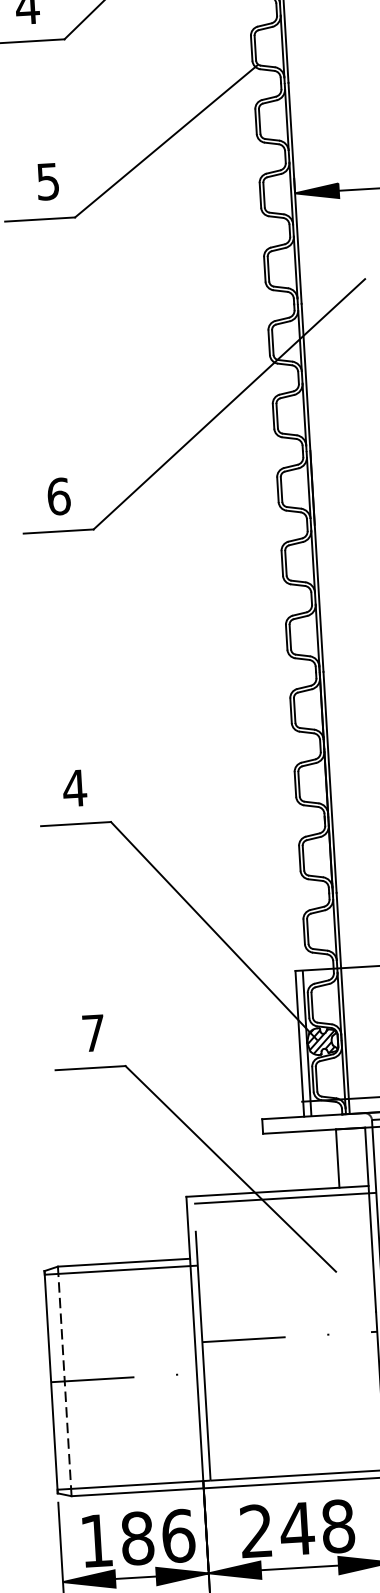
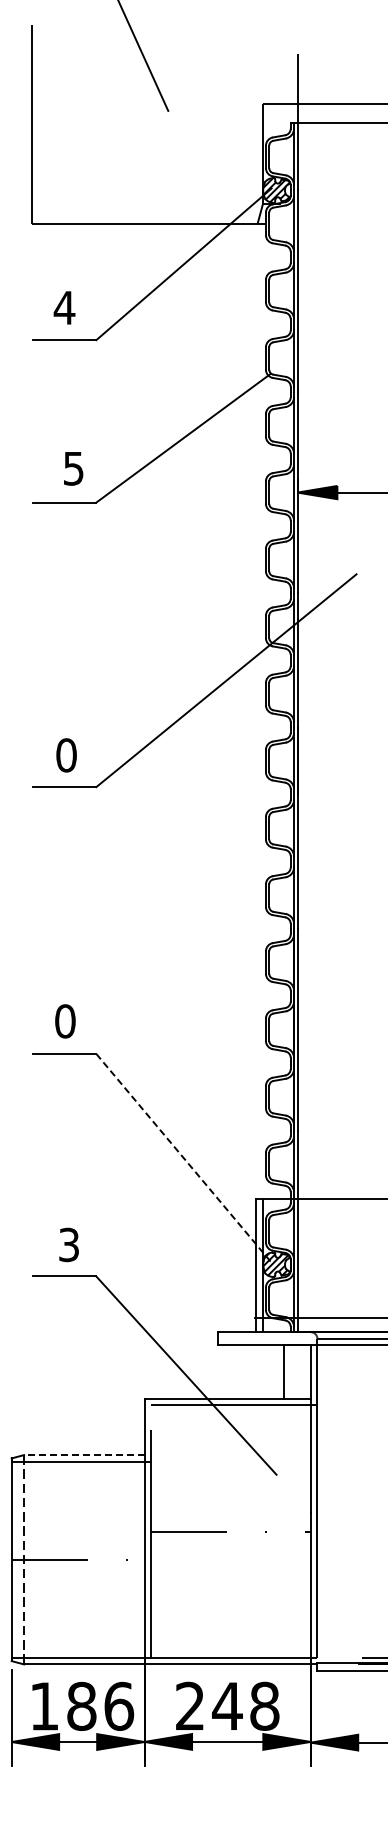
text: (58, 496) -> (66, 755), 6 -> 0
text: (75, 788) -> (65, 1021), 4 -> 0
line: (214, 930) -> (184, 1158), solid -> dashed
text: (92, 1032) -> (68, 1244), 7 -> 3
line: (123, 1263) -> (83, 1455), solid -> dashed

